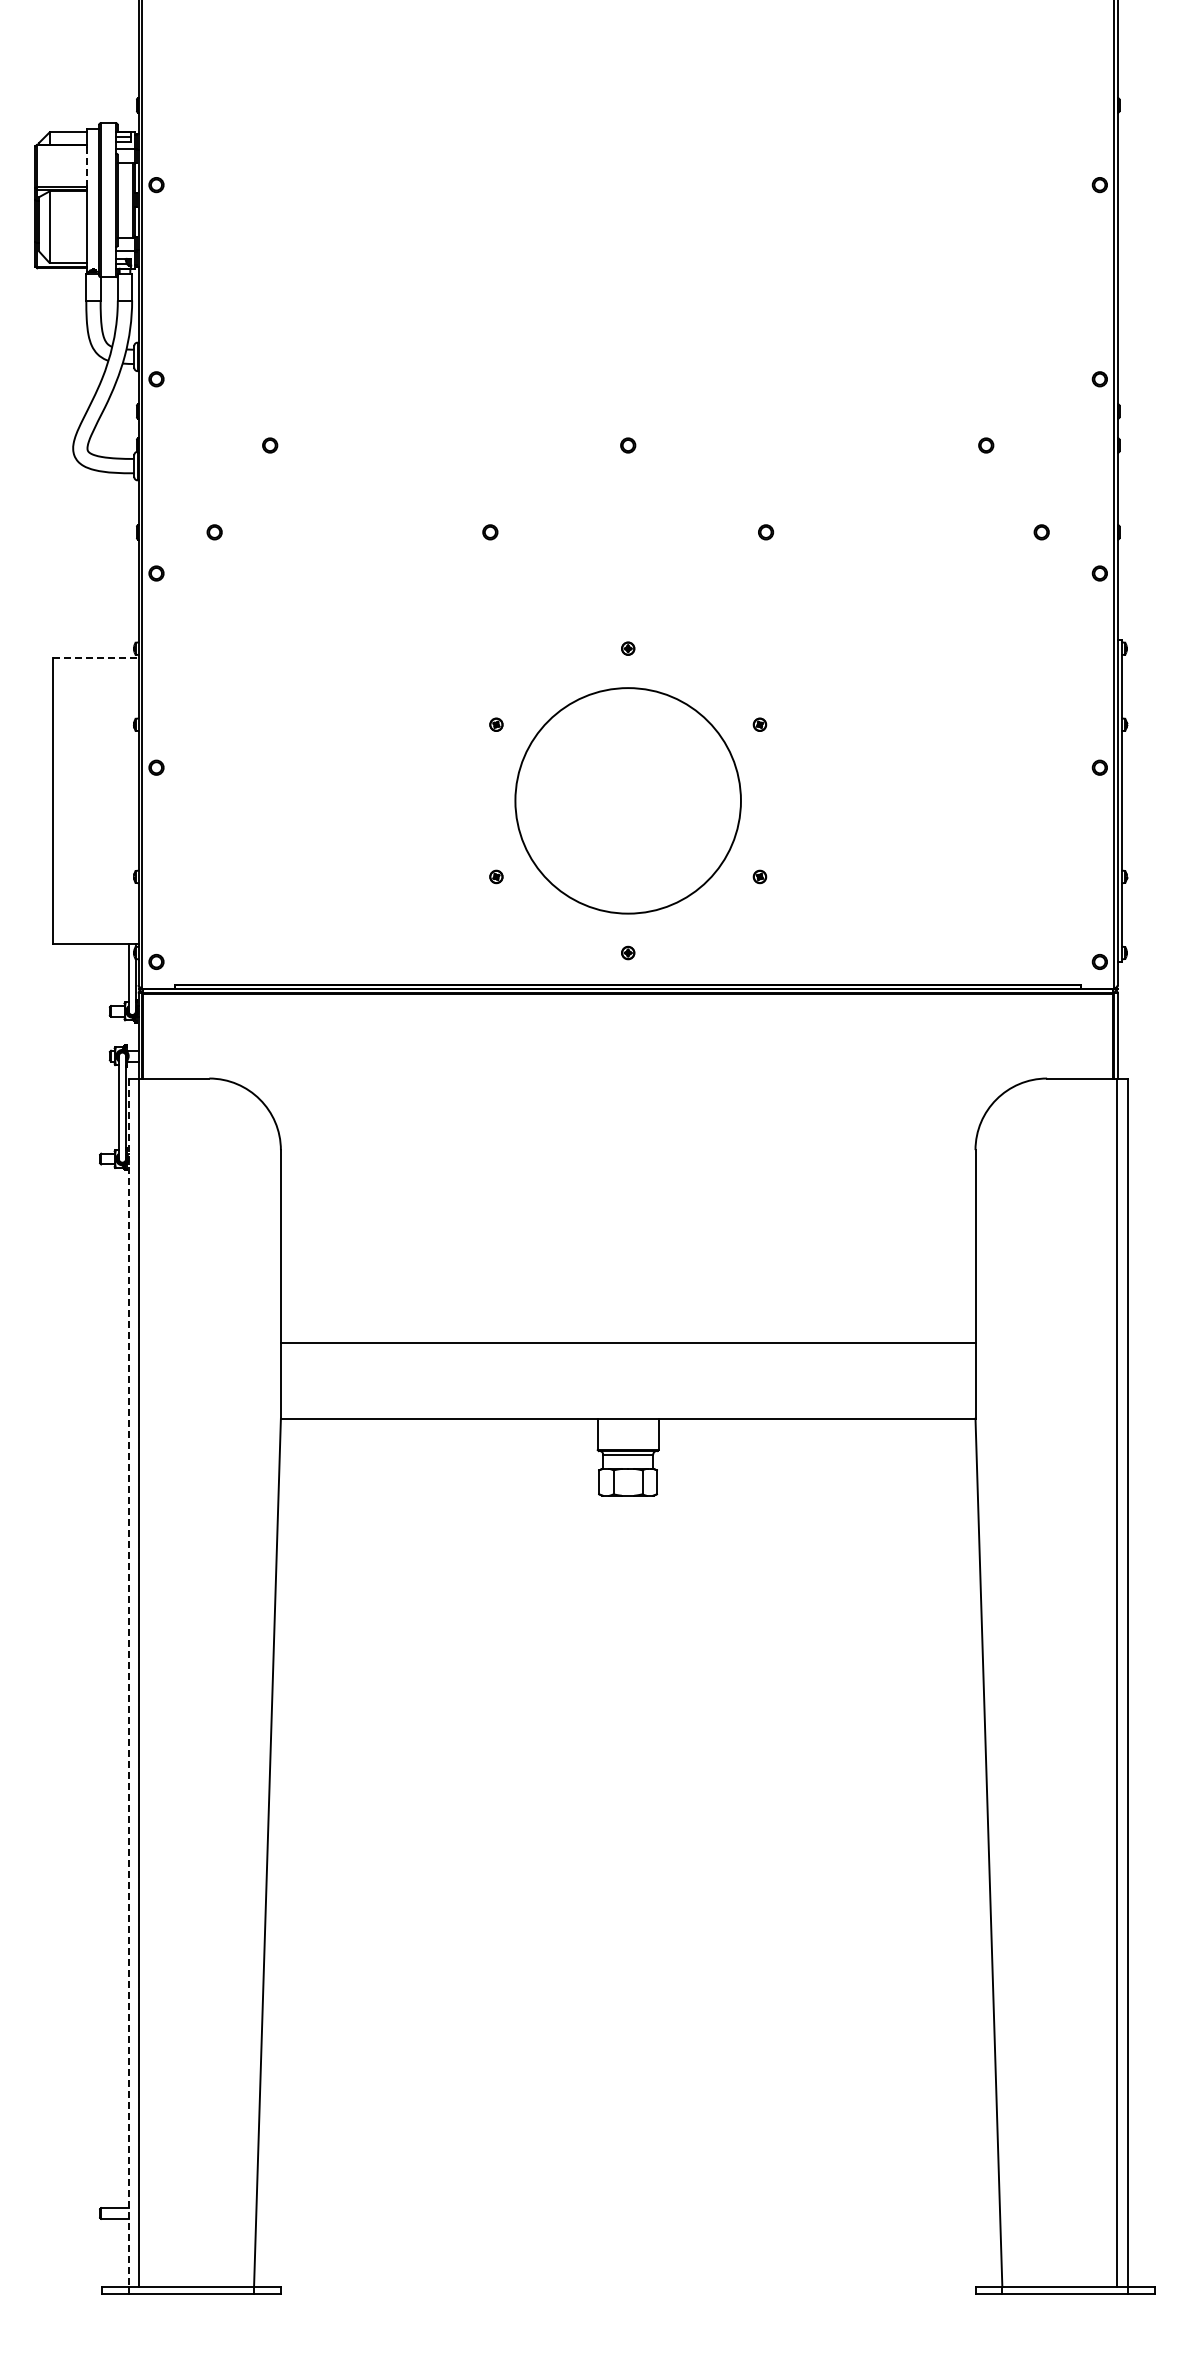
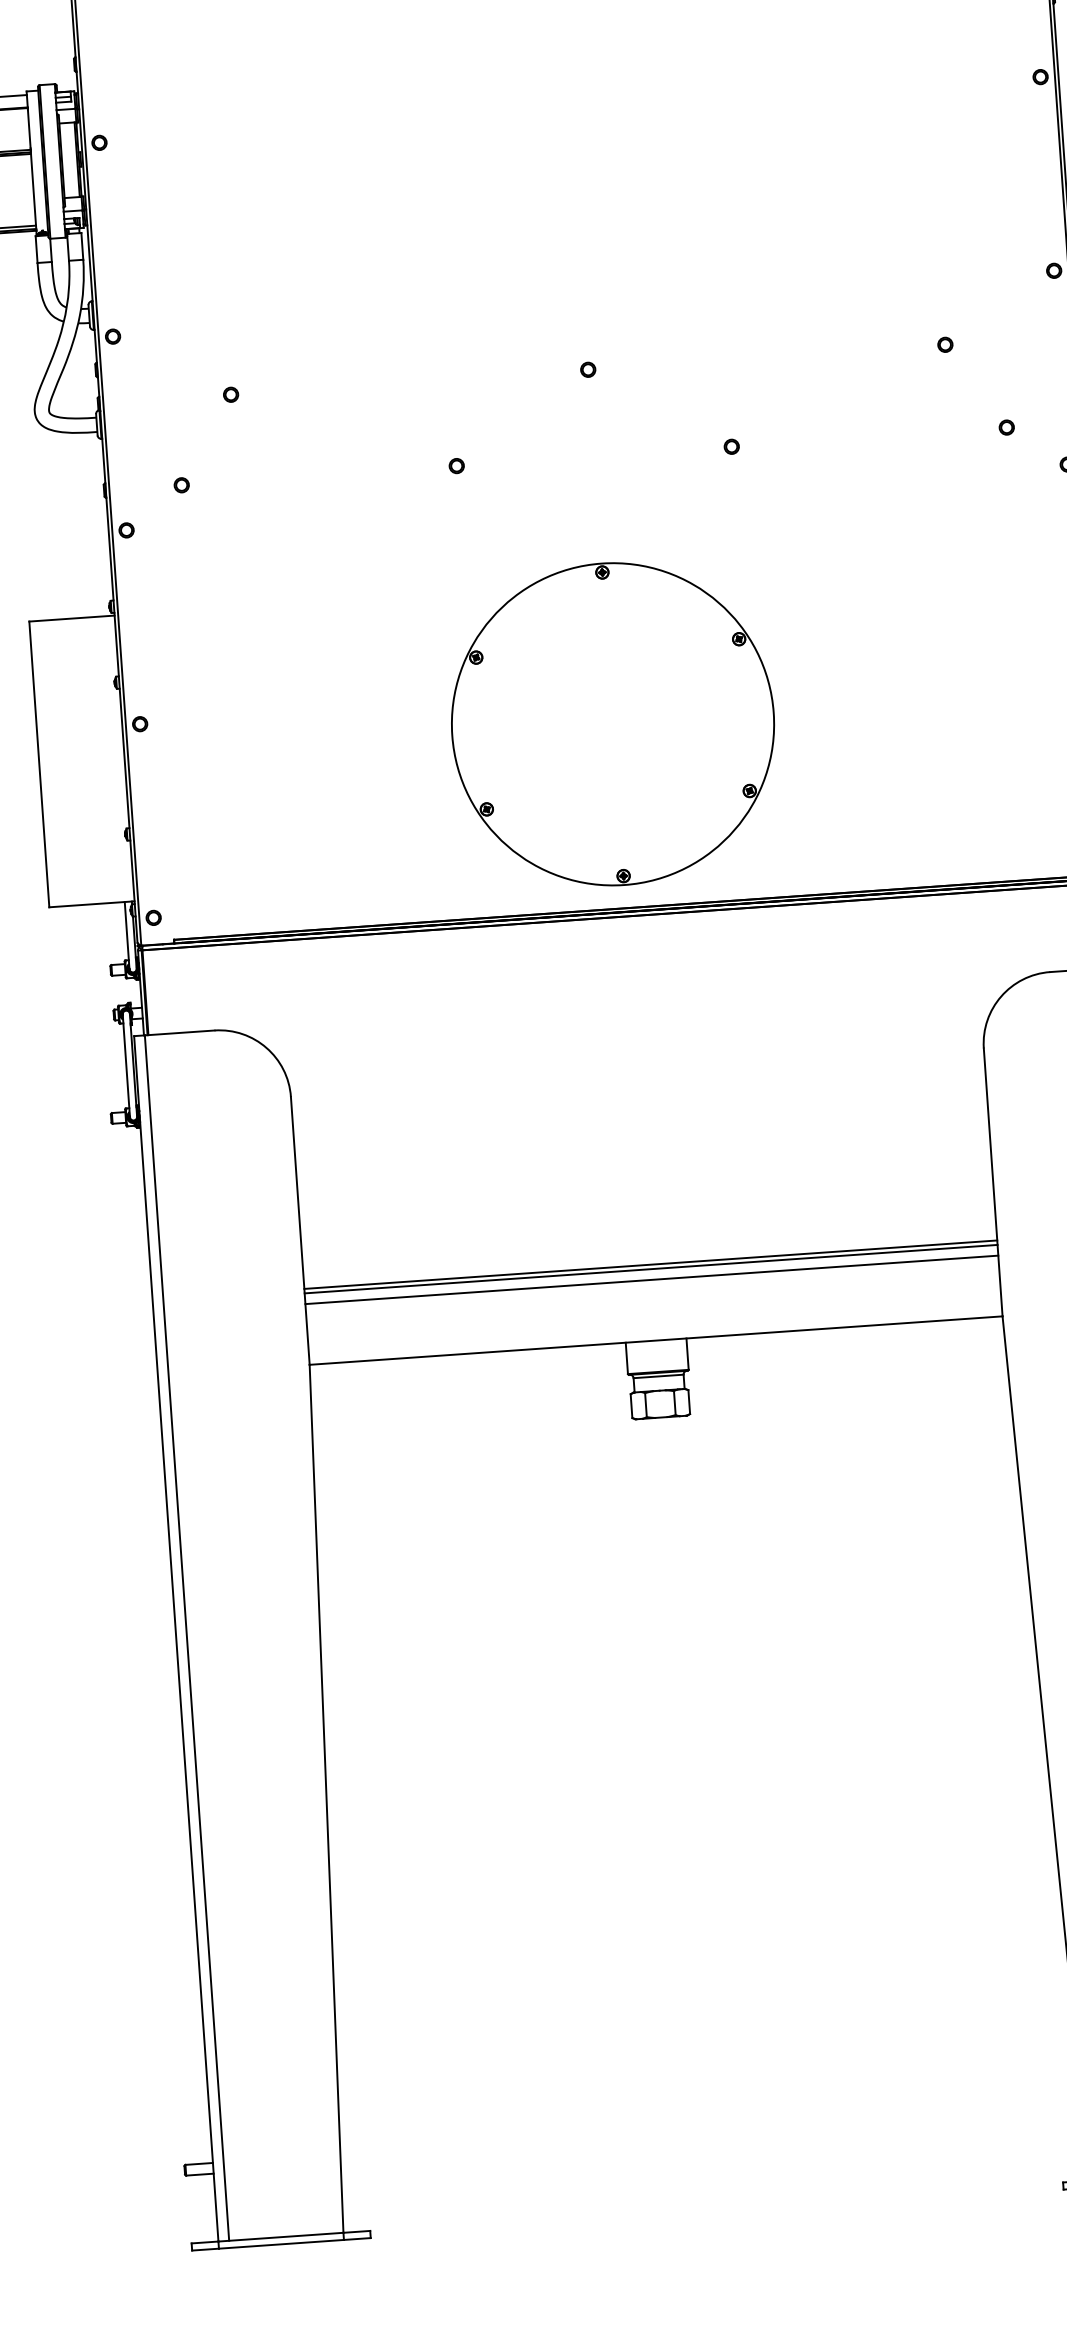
line: (87, 166) -> (29, 129), dashed -> solid
line: (95, 657) -> (71, 618), dashed -> solid
circle: (628, 800) -> (613, 723), size x1.43
line: (627, 1347) -> (650, 1269), added
line: (627, 1357) -> (651, 1279), added
line: (128, 1683) -> (176, 1639), dashed -> solid

